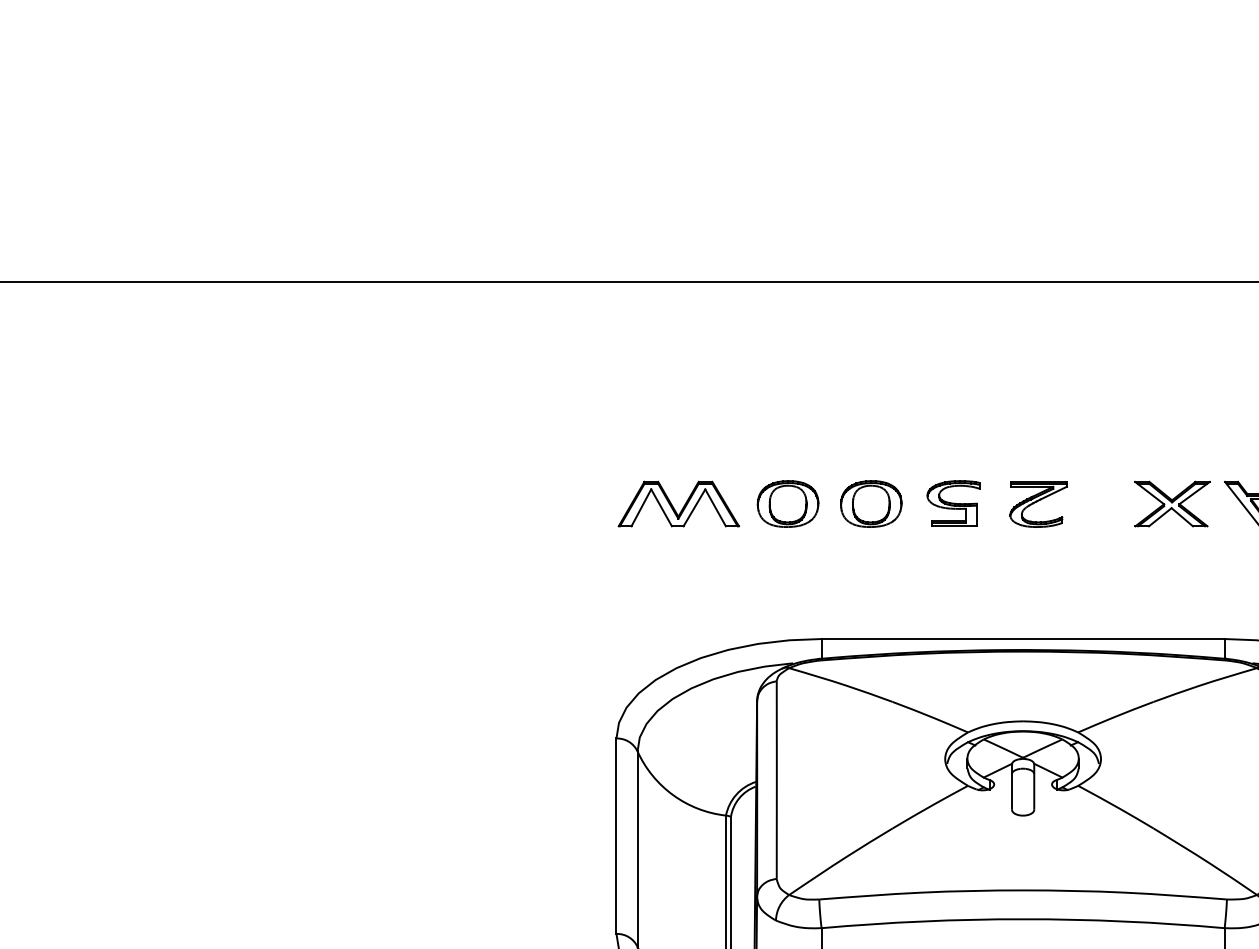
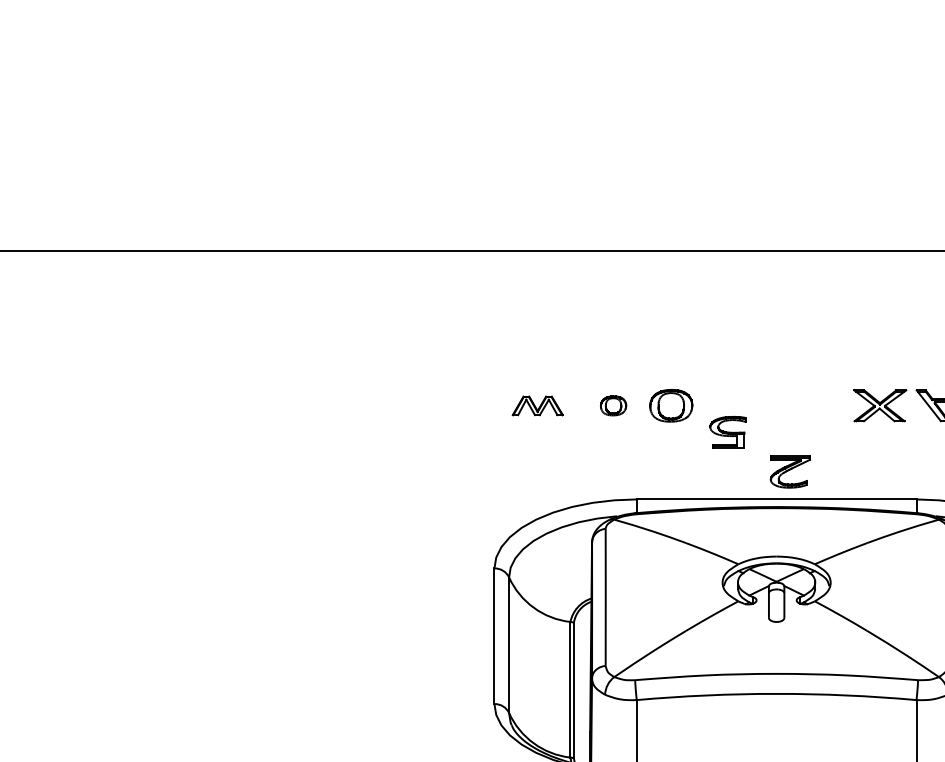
part: (678, 503) -> (537, 405), size x0.6
part: (788, 503) -> (613, 405), size x0.6
part: (952, 503) -> (727, 432), moved
part: (1037, 503) -> (789, 471), moved

